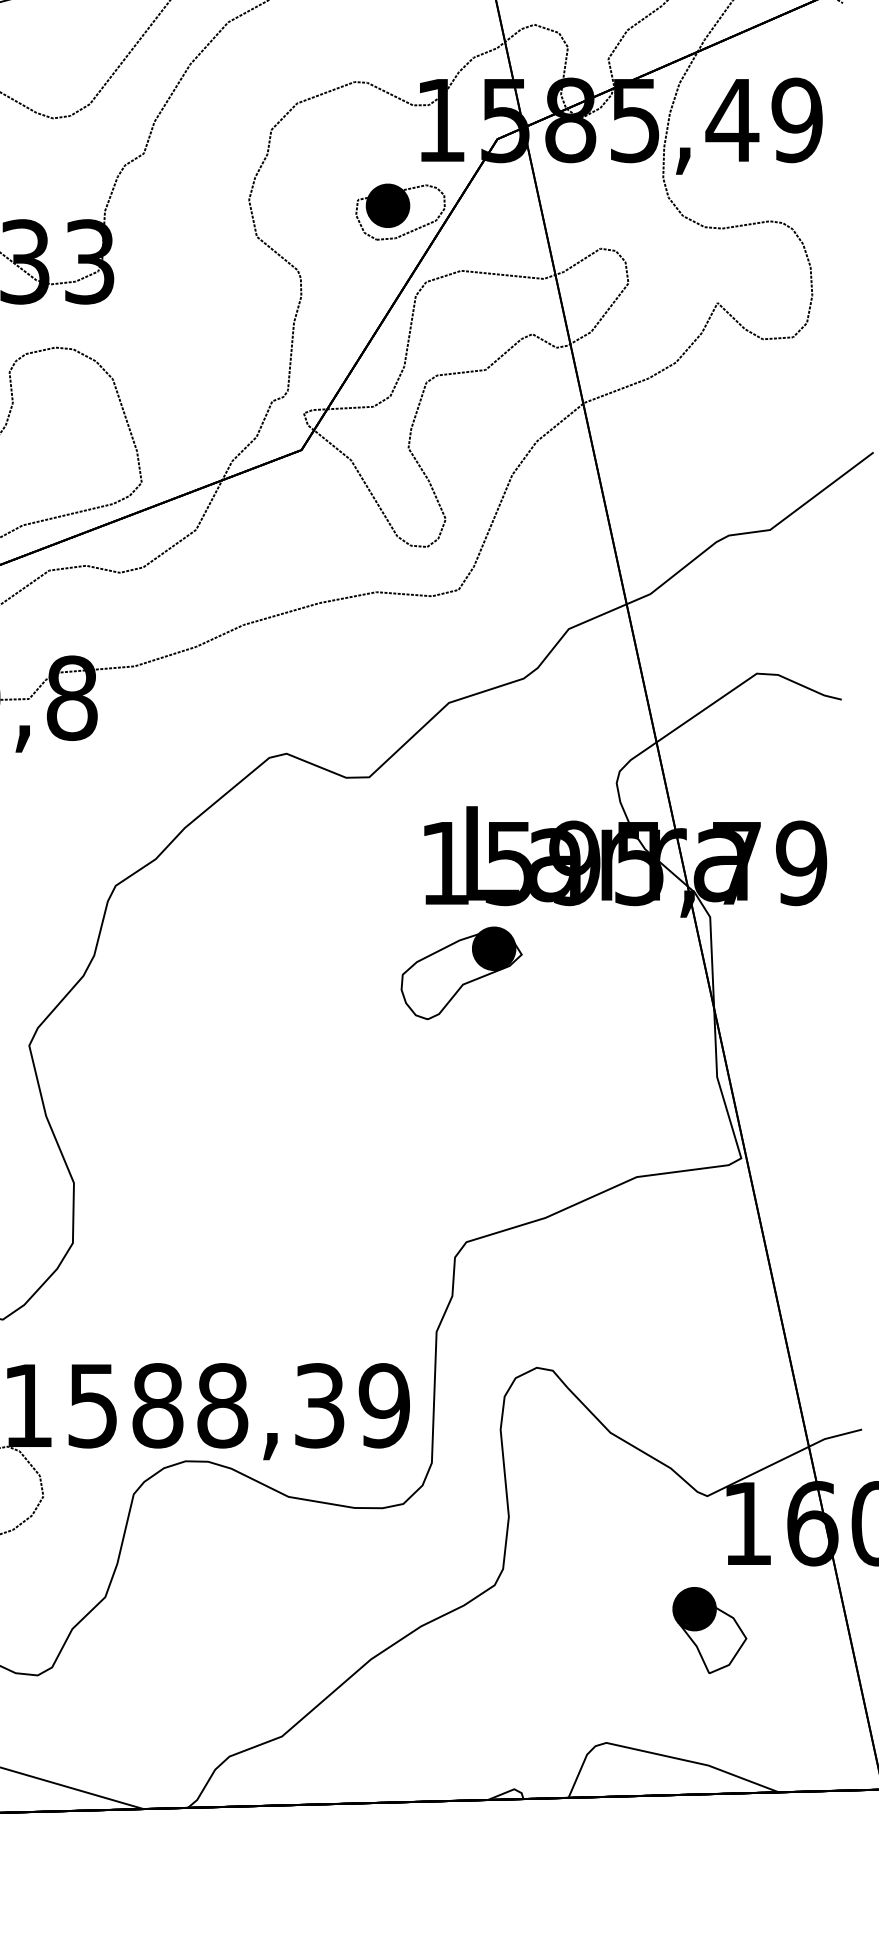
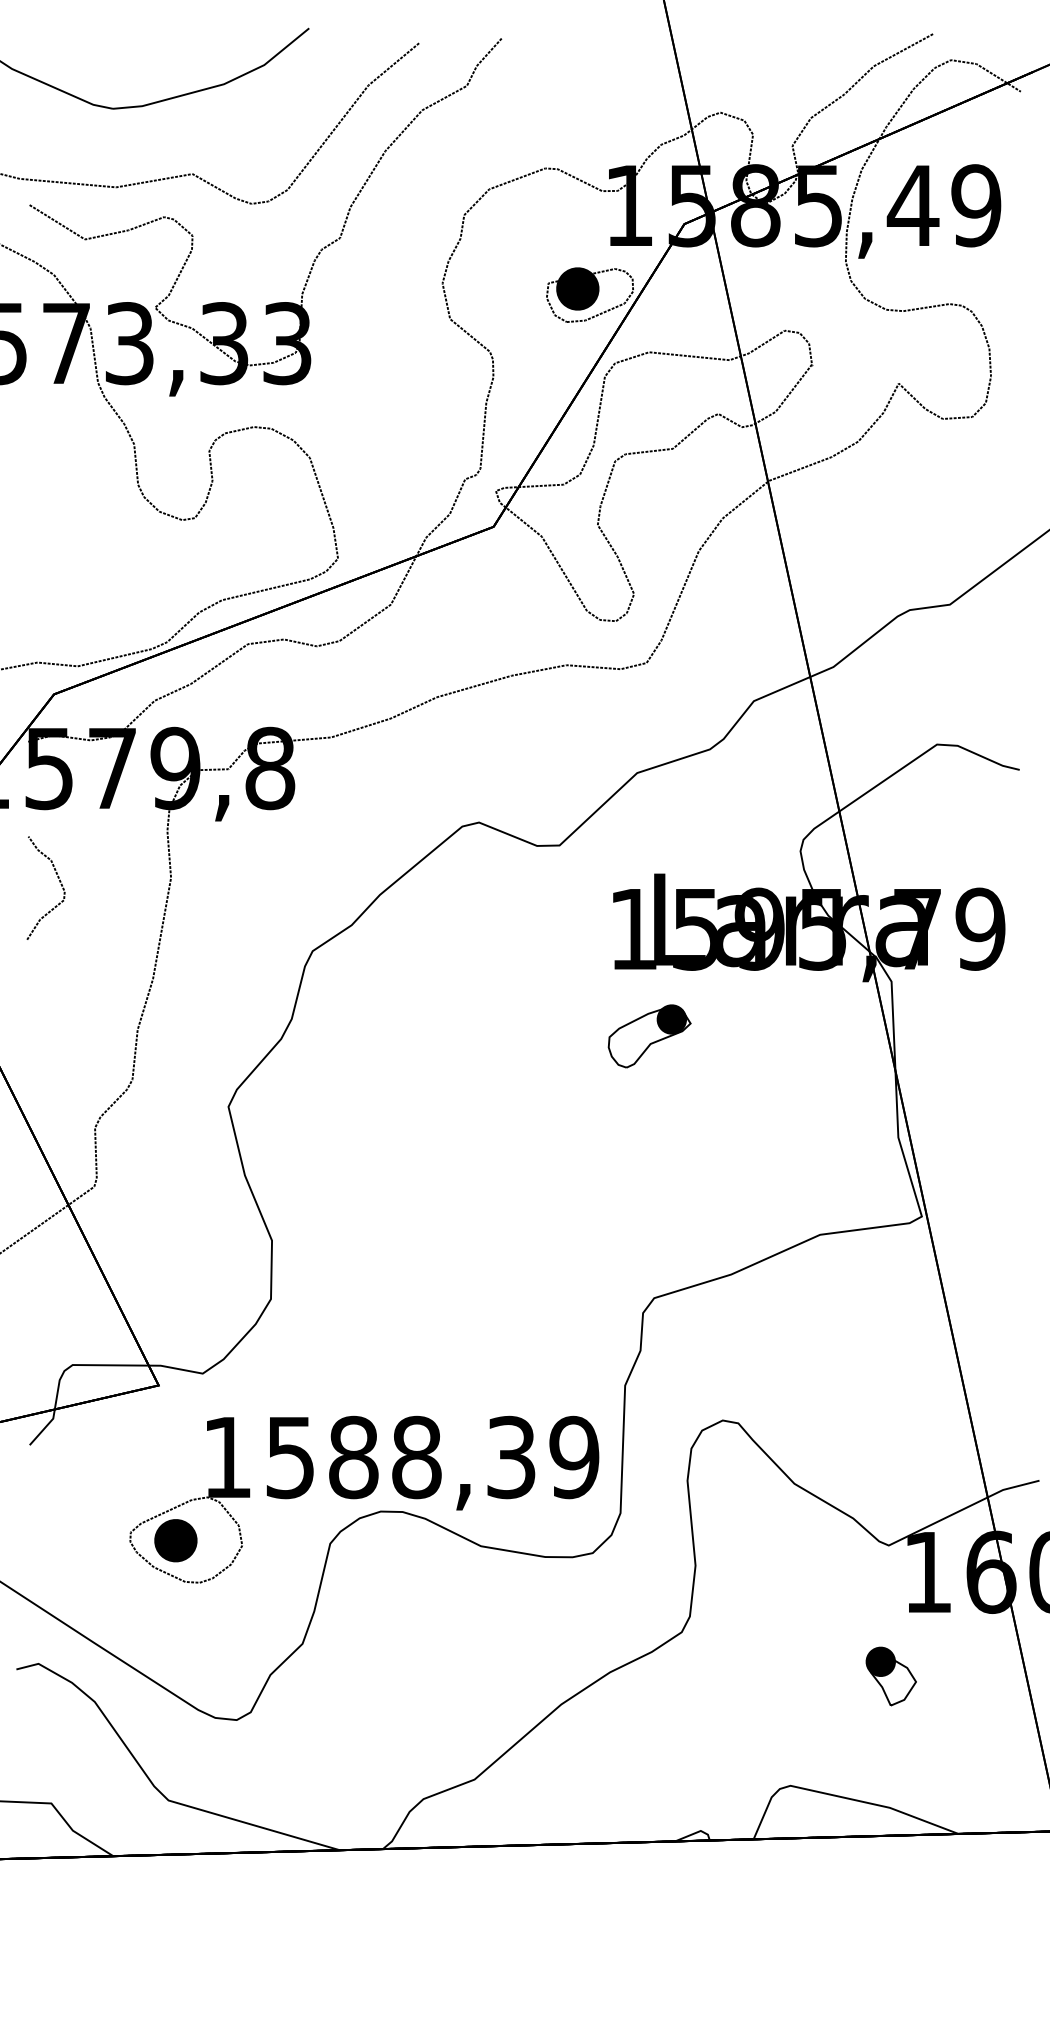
part: (461, 972) -> (649, 1035), size x0.7
part: (709, 1630) -> (890, 1676), size x0.7

